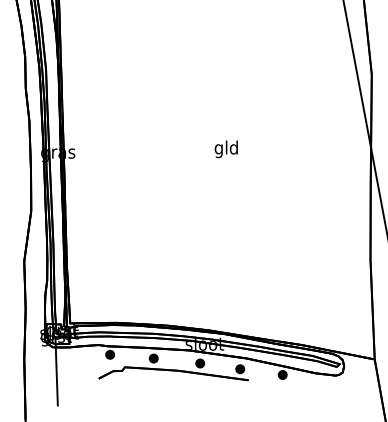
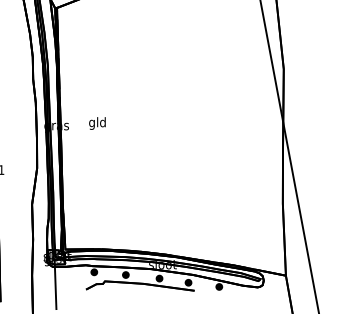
text: (226, 149) -> (97, 123), moved

